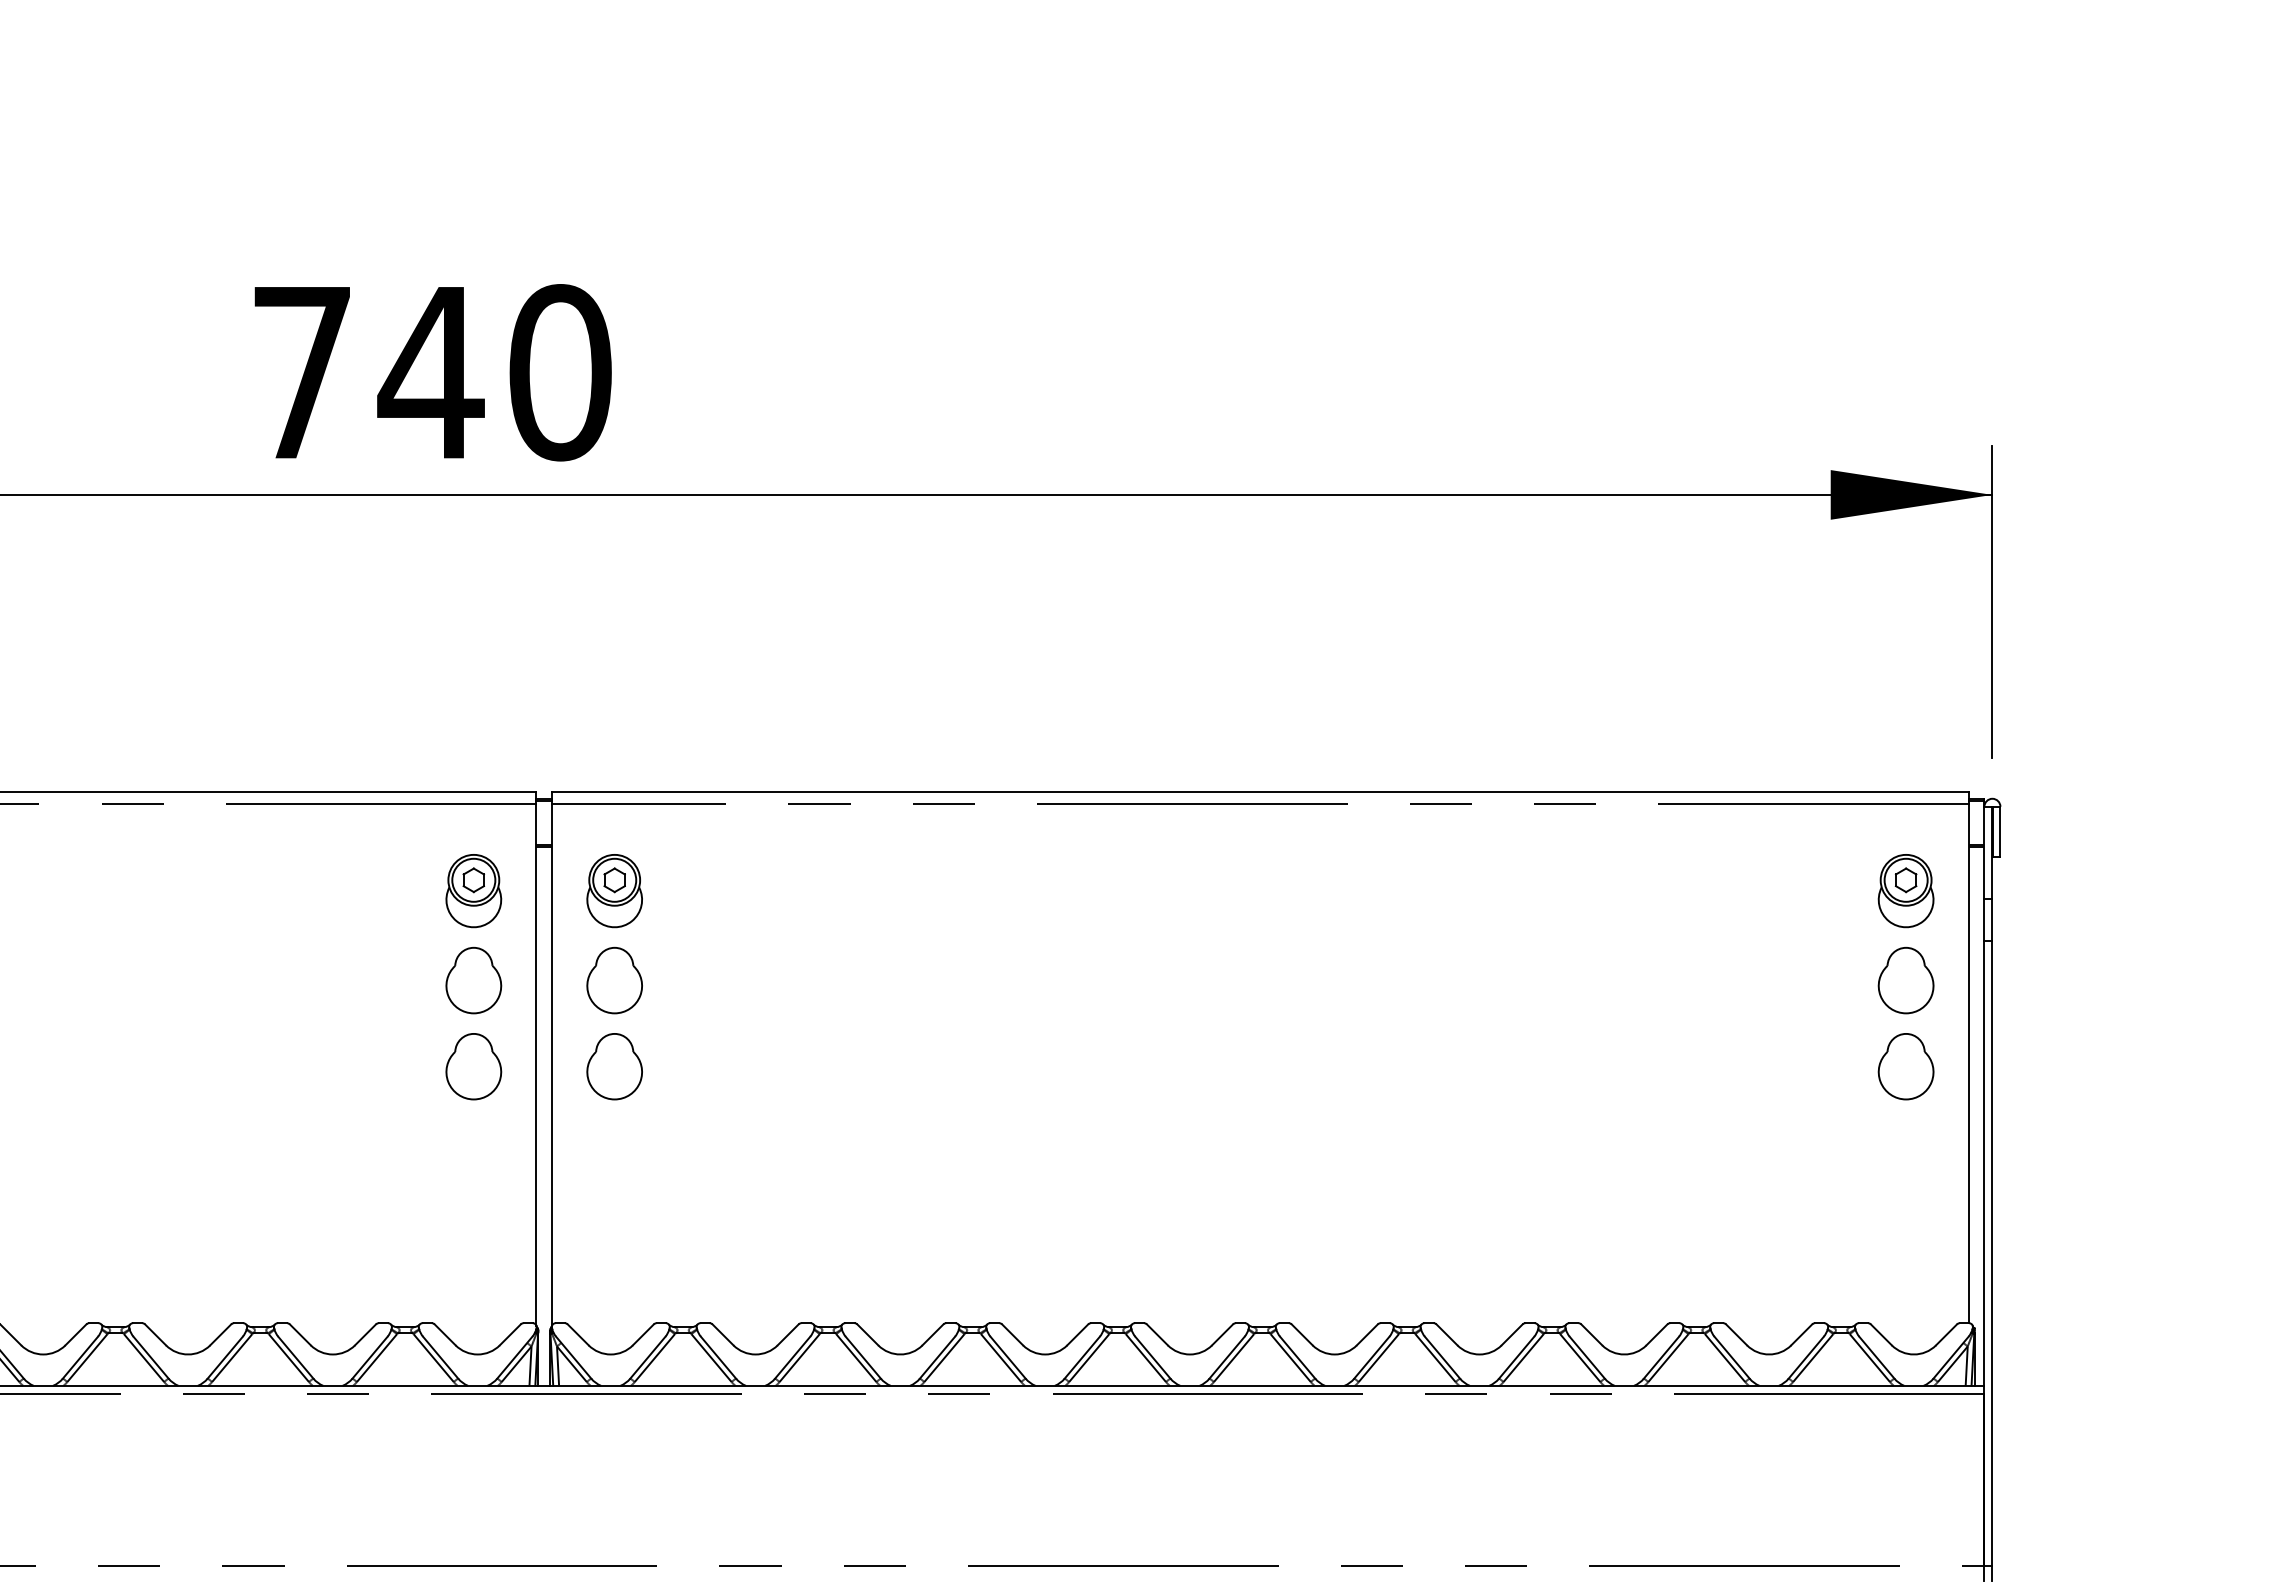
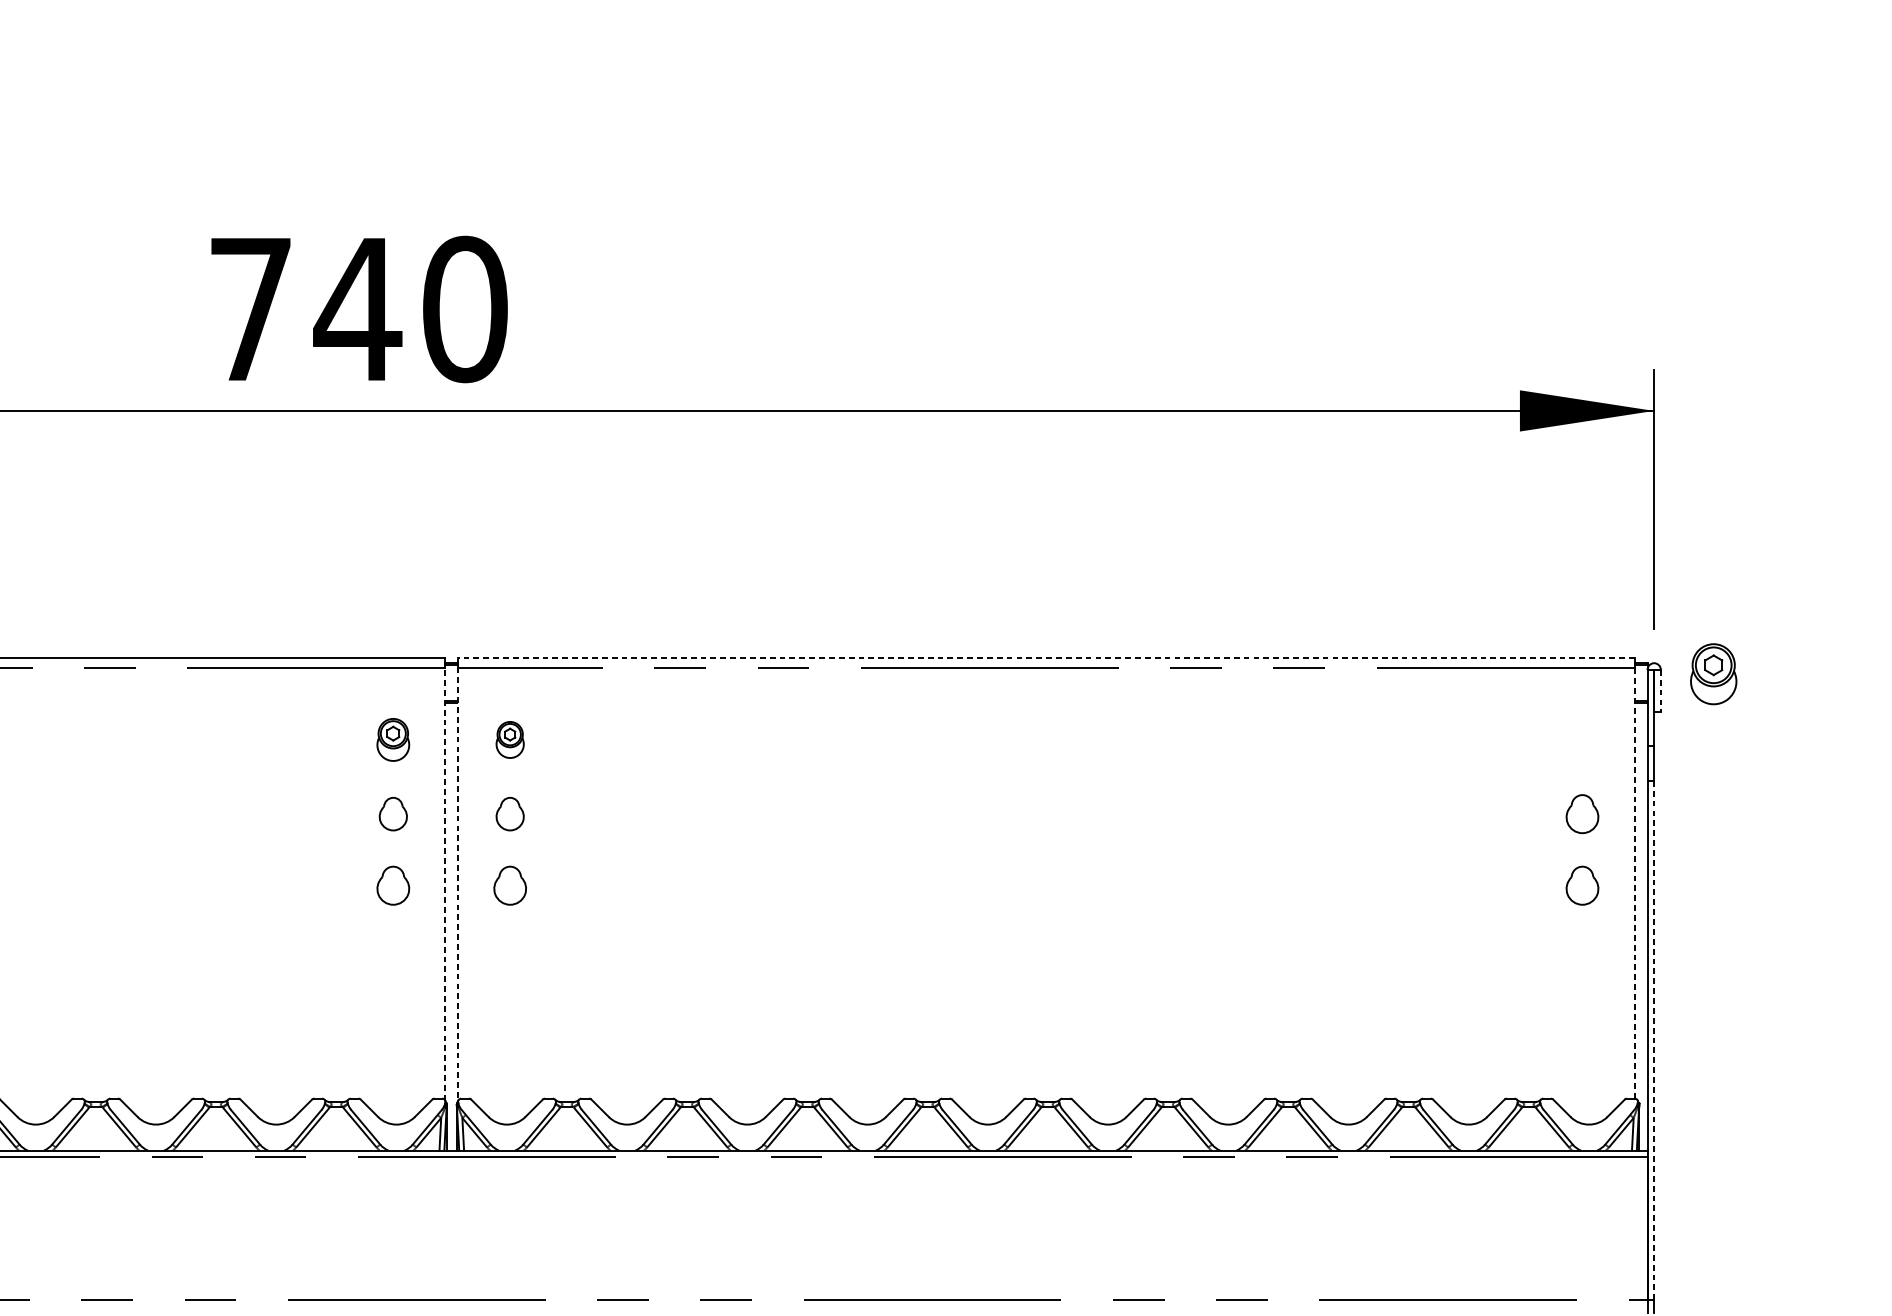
line: (1259, 792) -> (1045, 658), solid -> dashed
line: (2000, 832) -> (1660, 691), solid -> dashed
part: (473, 891) -> (393, 740), size x0.7
part: (614, 891) -> (510, 740), size x0.6
part: (1905, 891) -> (1713, 674), moved
part: (473, 980) -> (393, 814), size x0.6
part: (614, 980) -> (510, 814), size x0.6
part: (1905, 980) -> (1582, 814), size x0.7
line: (1968, 1063) -> (1634, 883), solid -> dashed
line: (536, 1064) -> (445, 883), solid -> dashed
line: (552, 1064) -> (458, 883), solid -> dashed
part: (473, 1066) -> (393, 885), size x0.7
part: (614, 1066) -> (510, 885), size x0.7
part: (1905, 1066) -> (1582, 885), size x0.7
line: (1992, 1253) -> (1654, 1040), solid -> dashed

